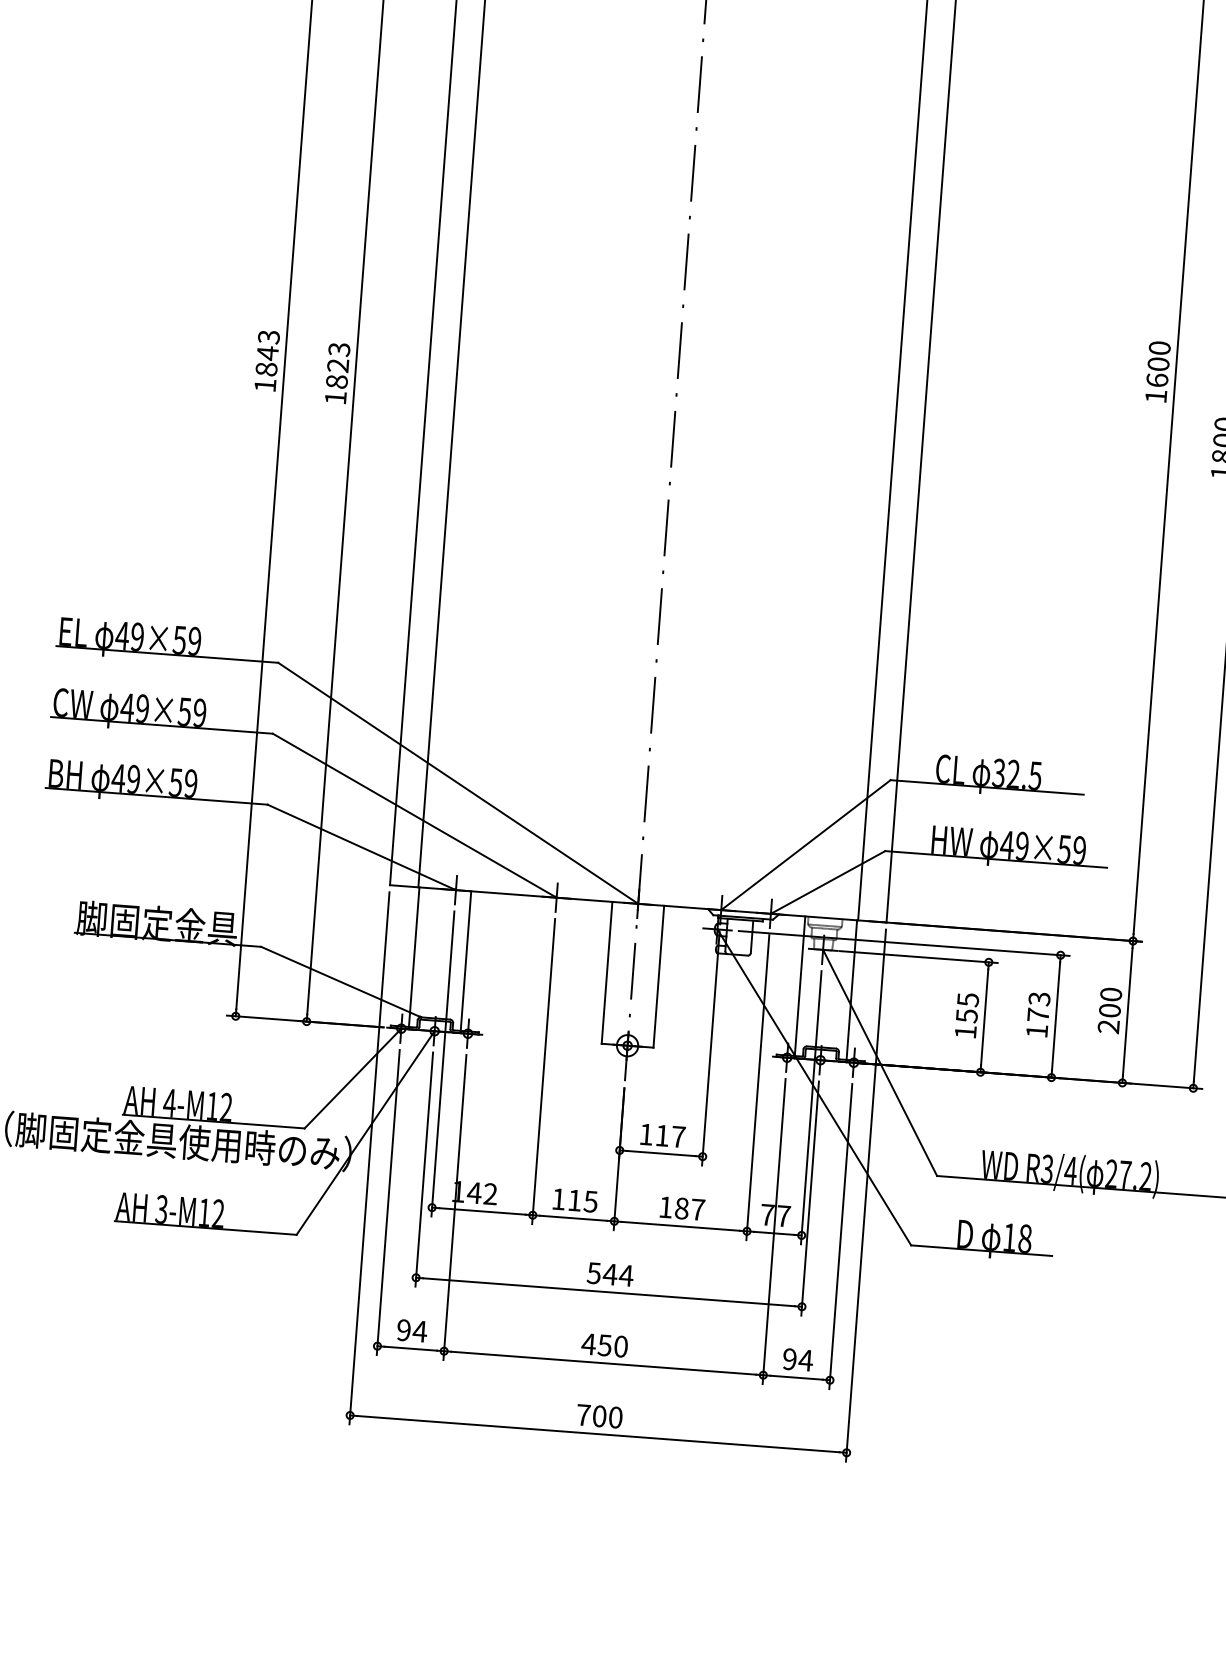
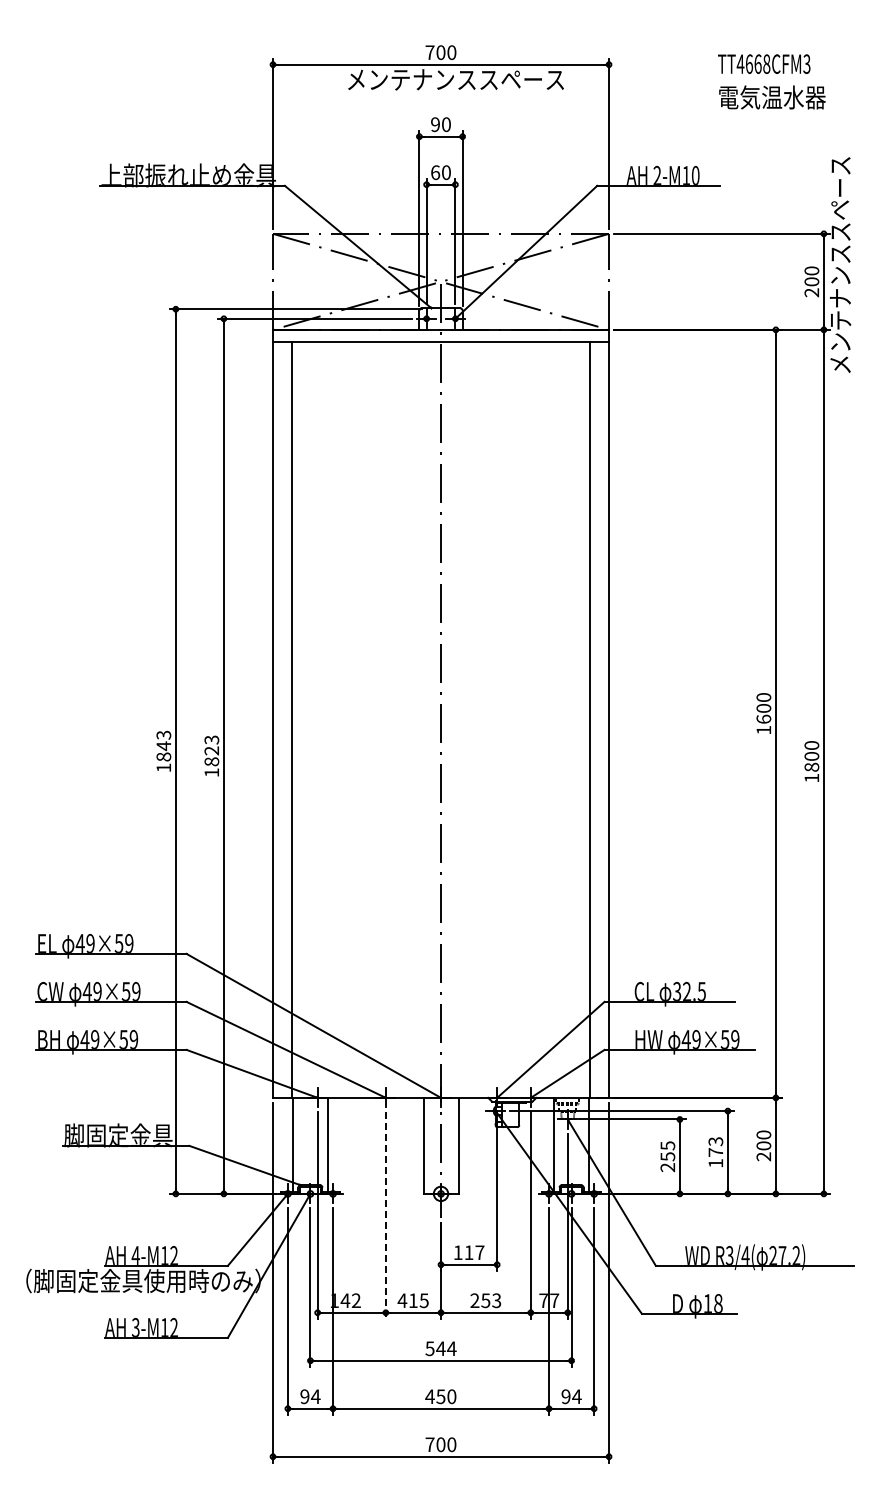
text: (965, 1031) -> (667, 1167), 155 -> 255
line: (543, 1072) -> (385, 1216), solid -> dashed
text: (558, 1198) -> (402, 1300), 115 -> 415
text: (681, 1208) -> (485, 1300), 187 -> 253

